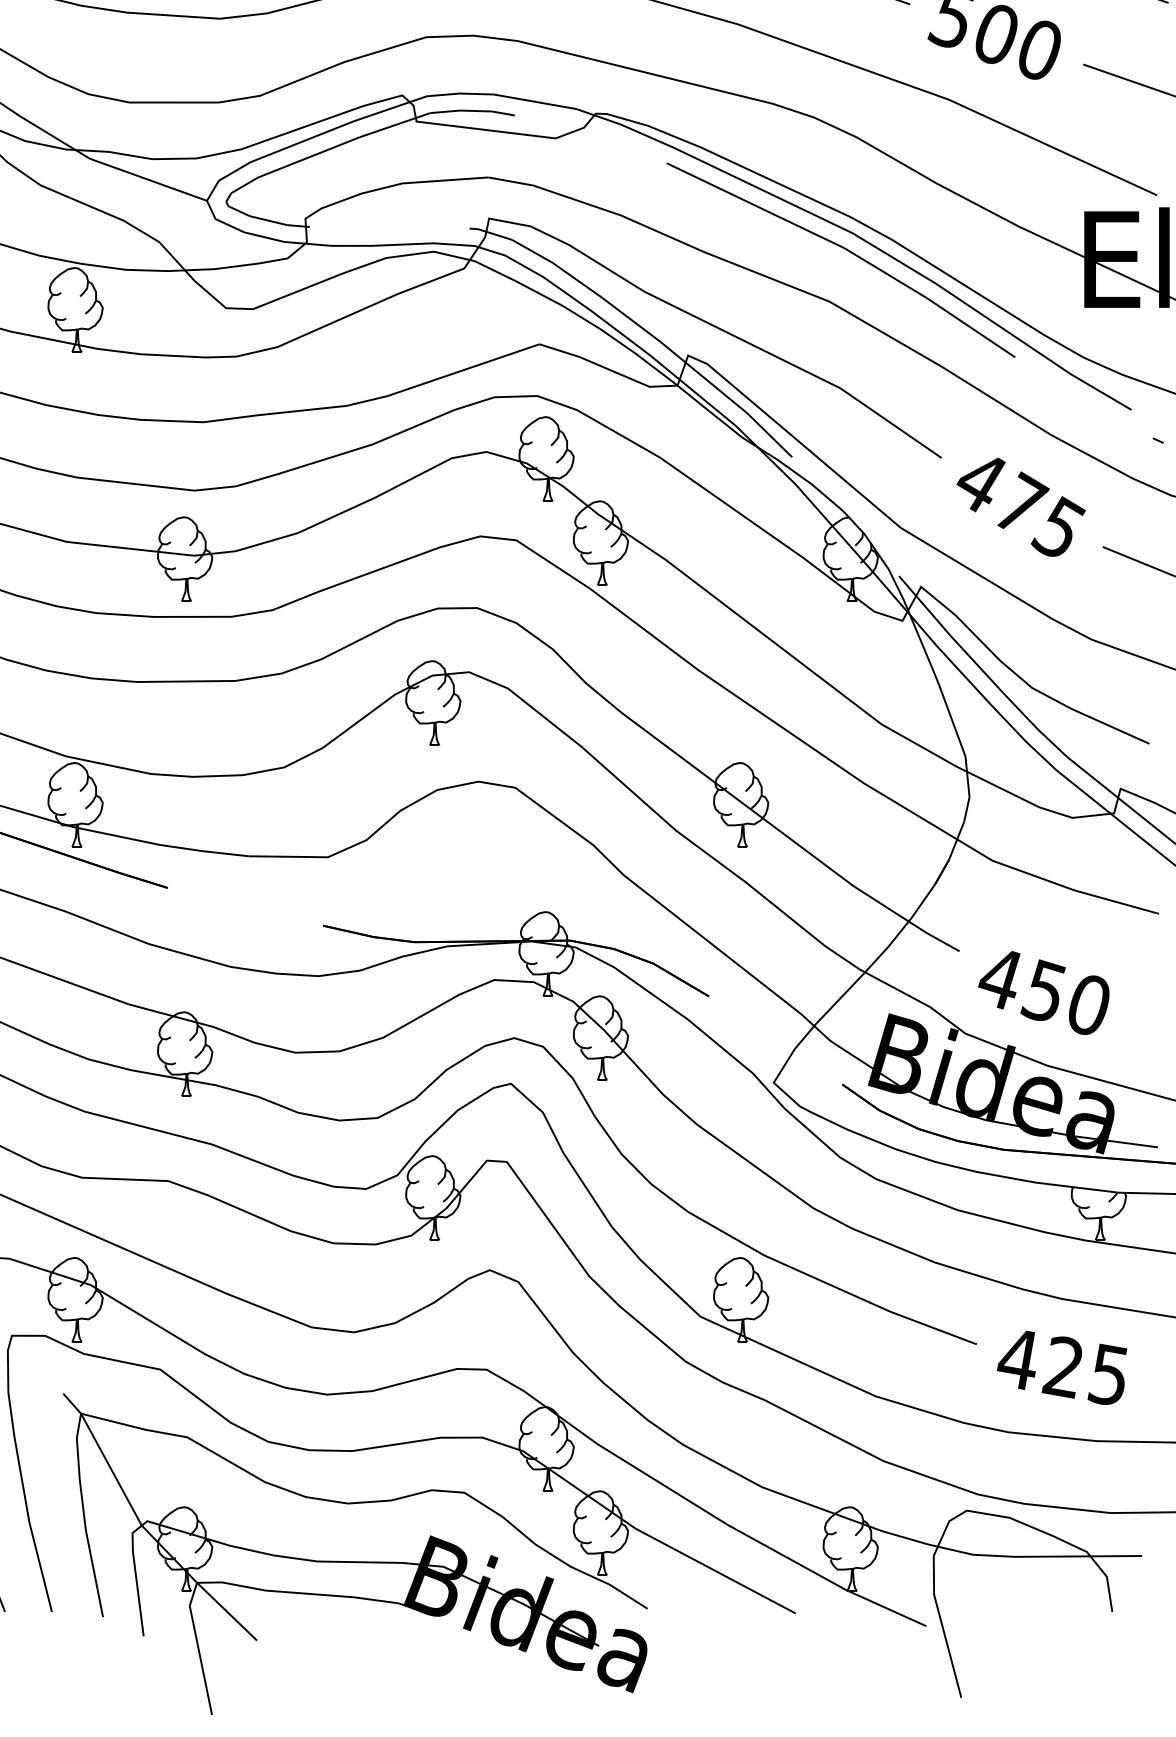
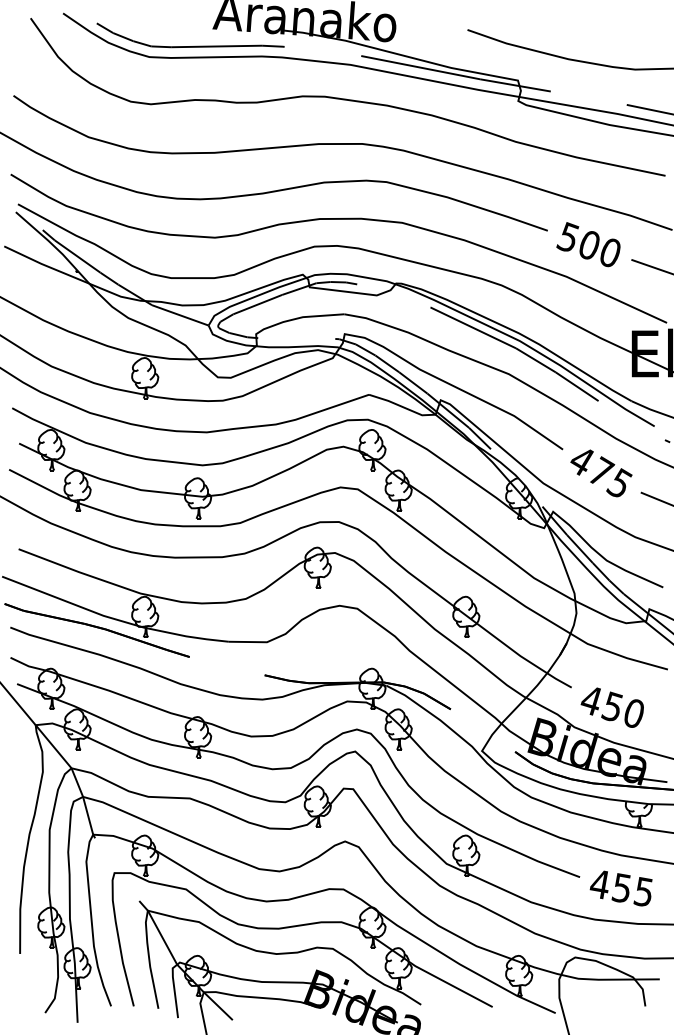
text: (1060, 1367) -> (620, 888), 425 -> 455

